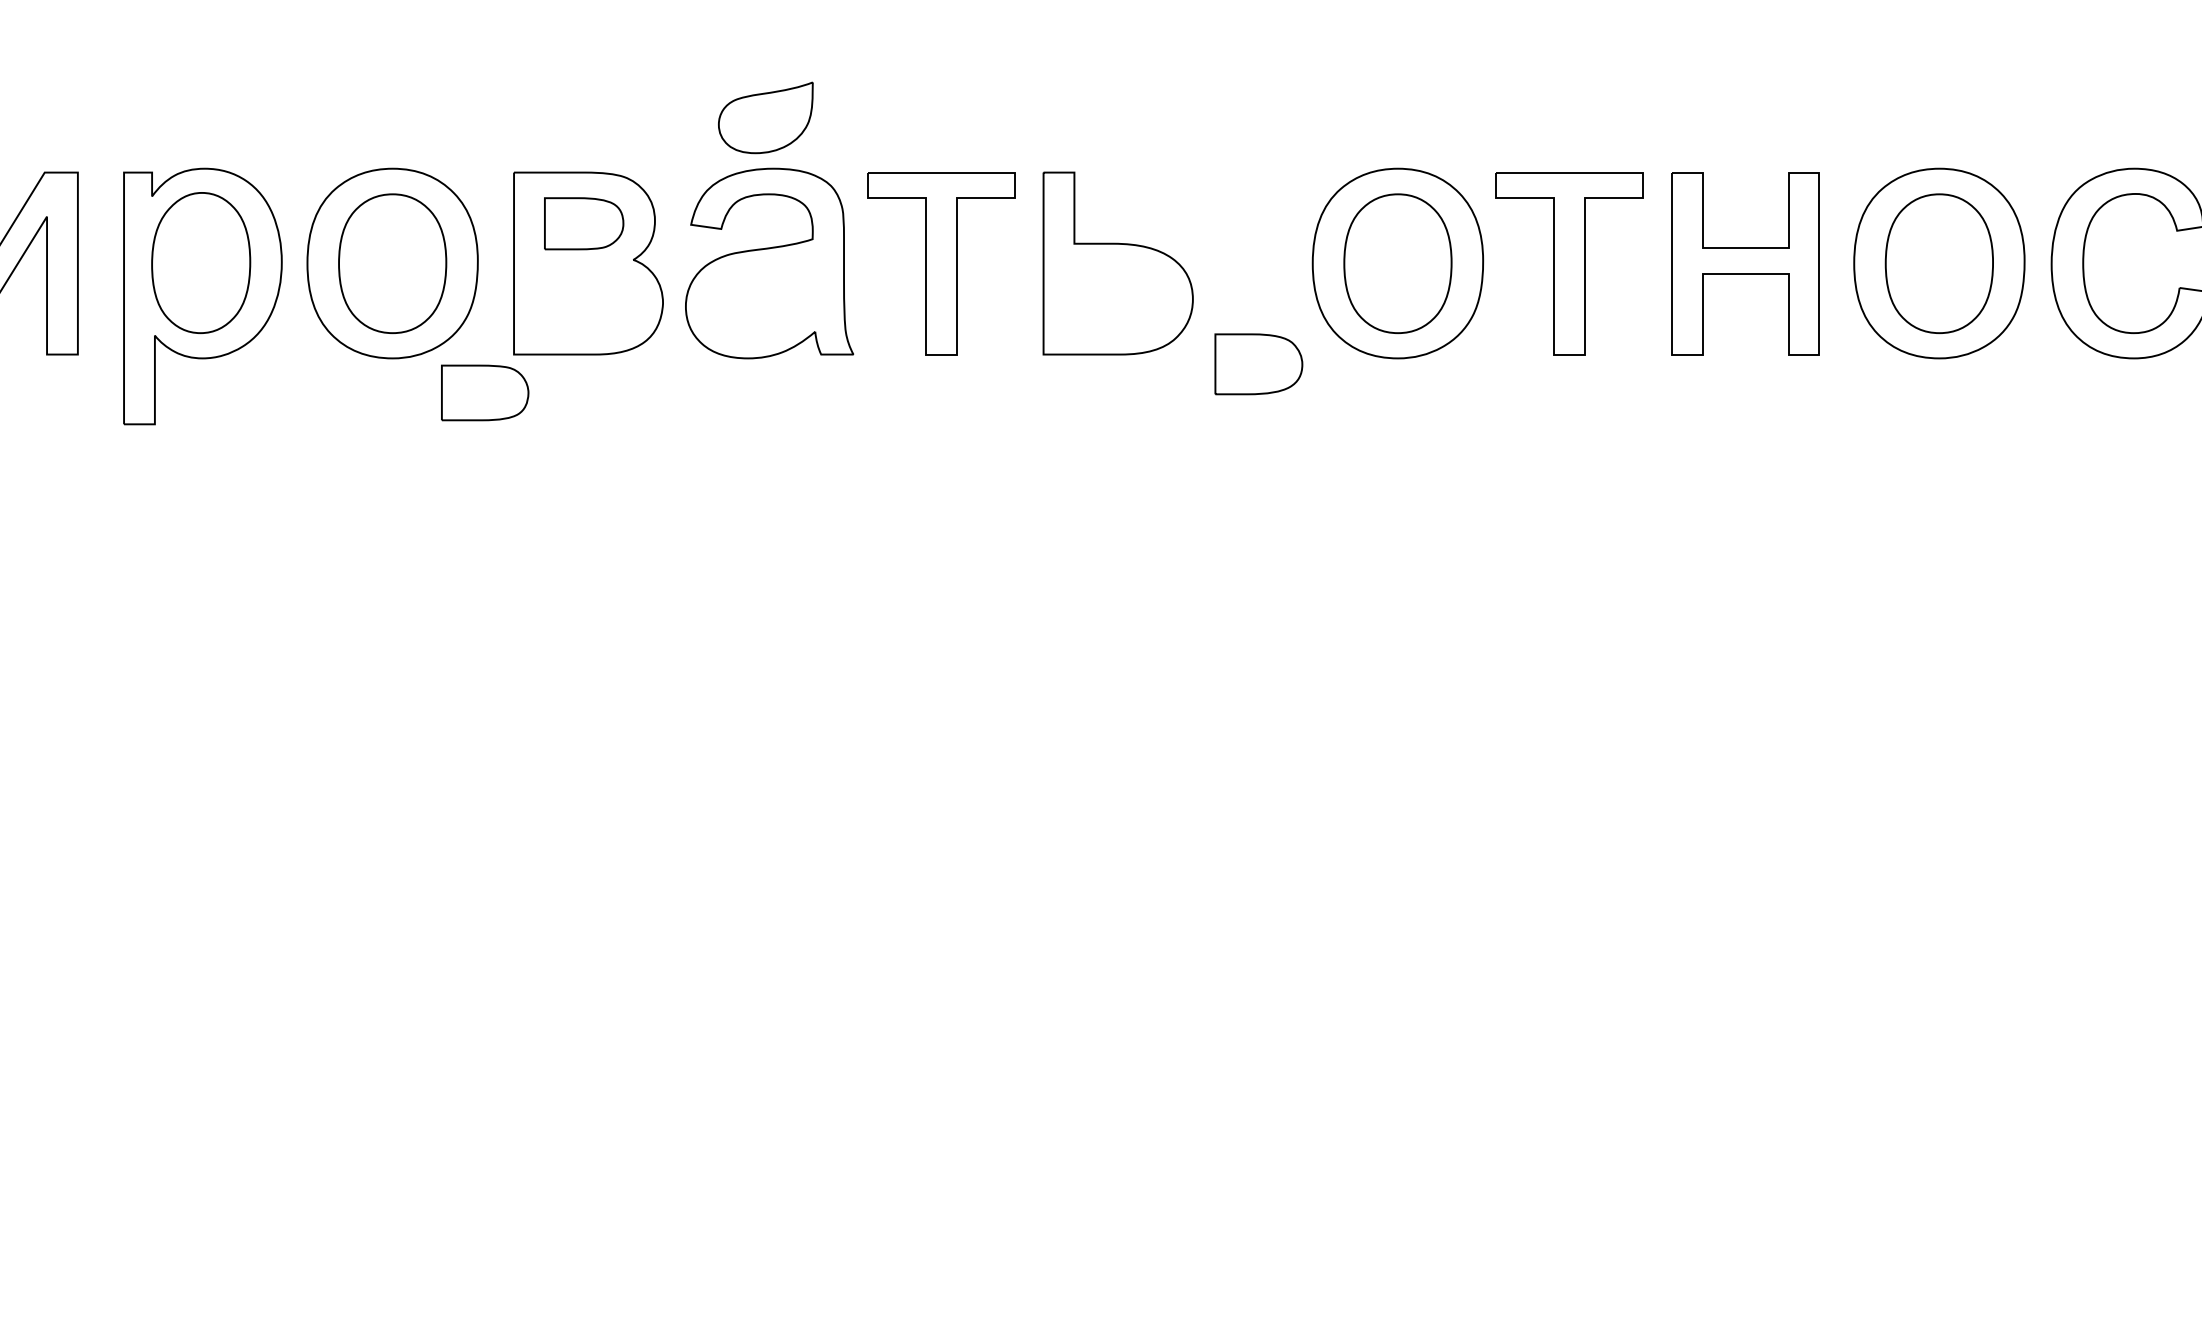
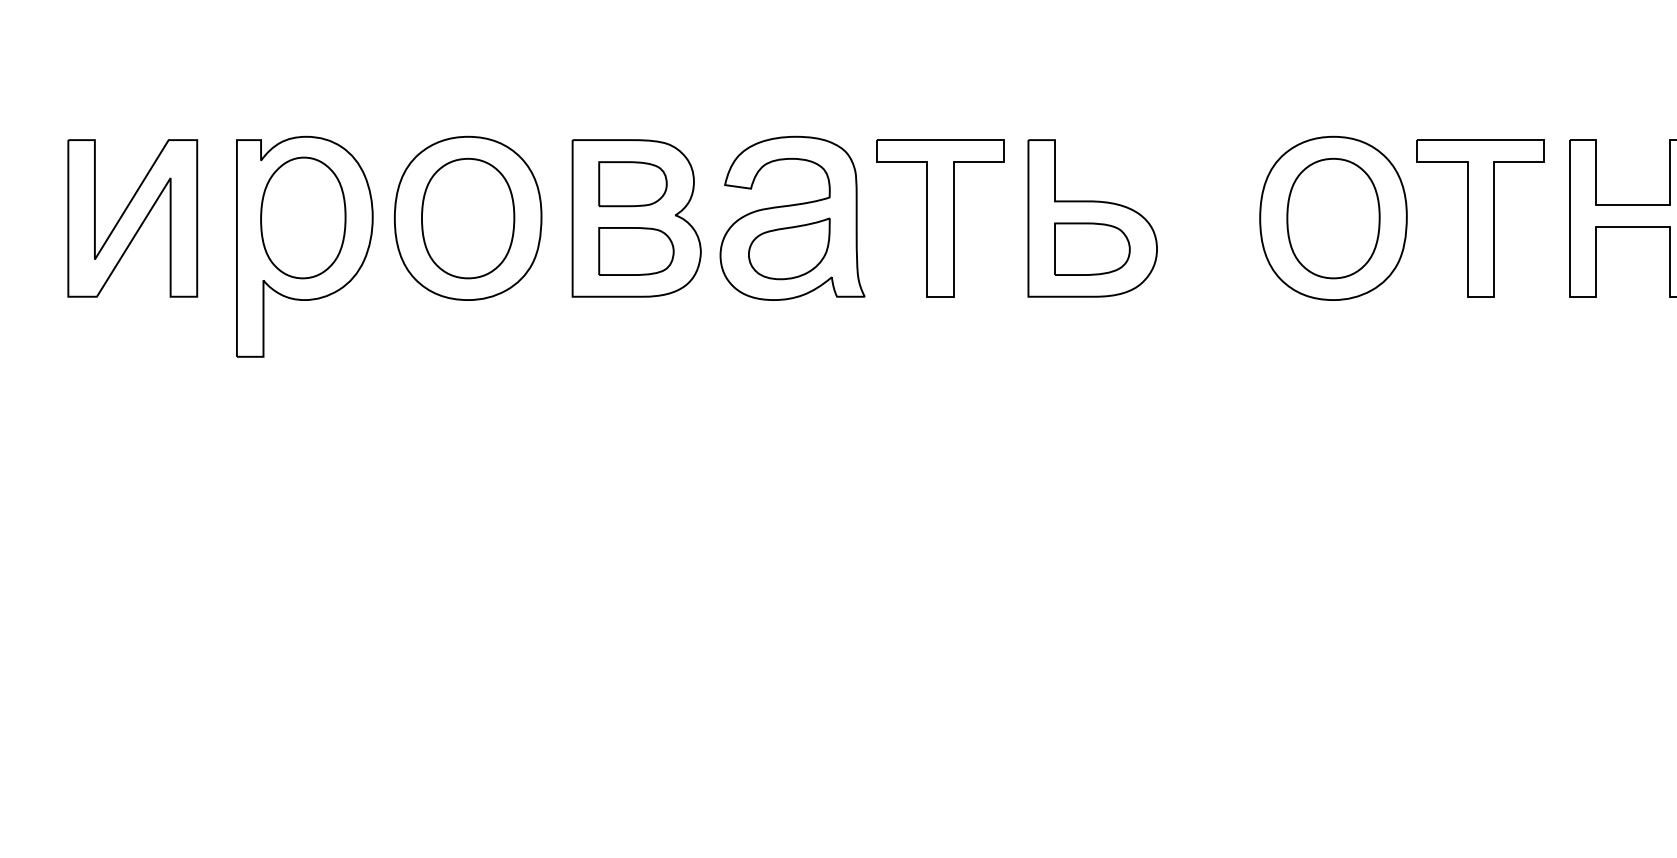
part: (765, 117) -> (789, 248), moved
part: (1258, 364) -> (1092, 249), moved
part: (485, 392) -> (636, 251), moved

